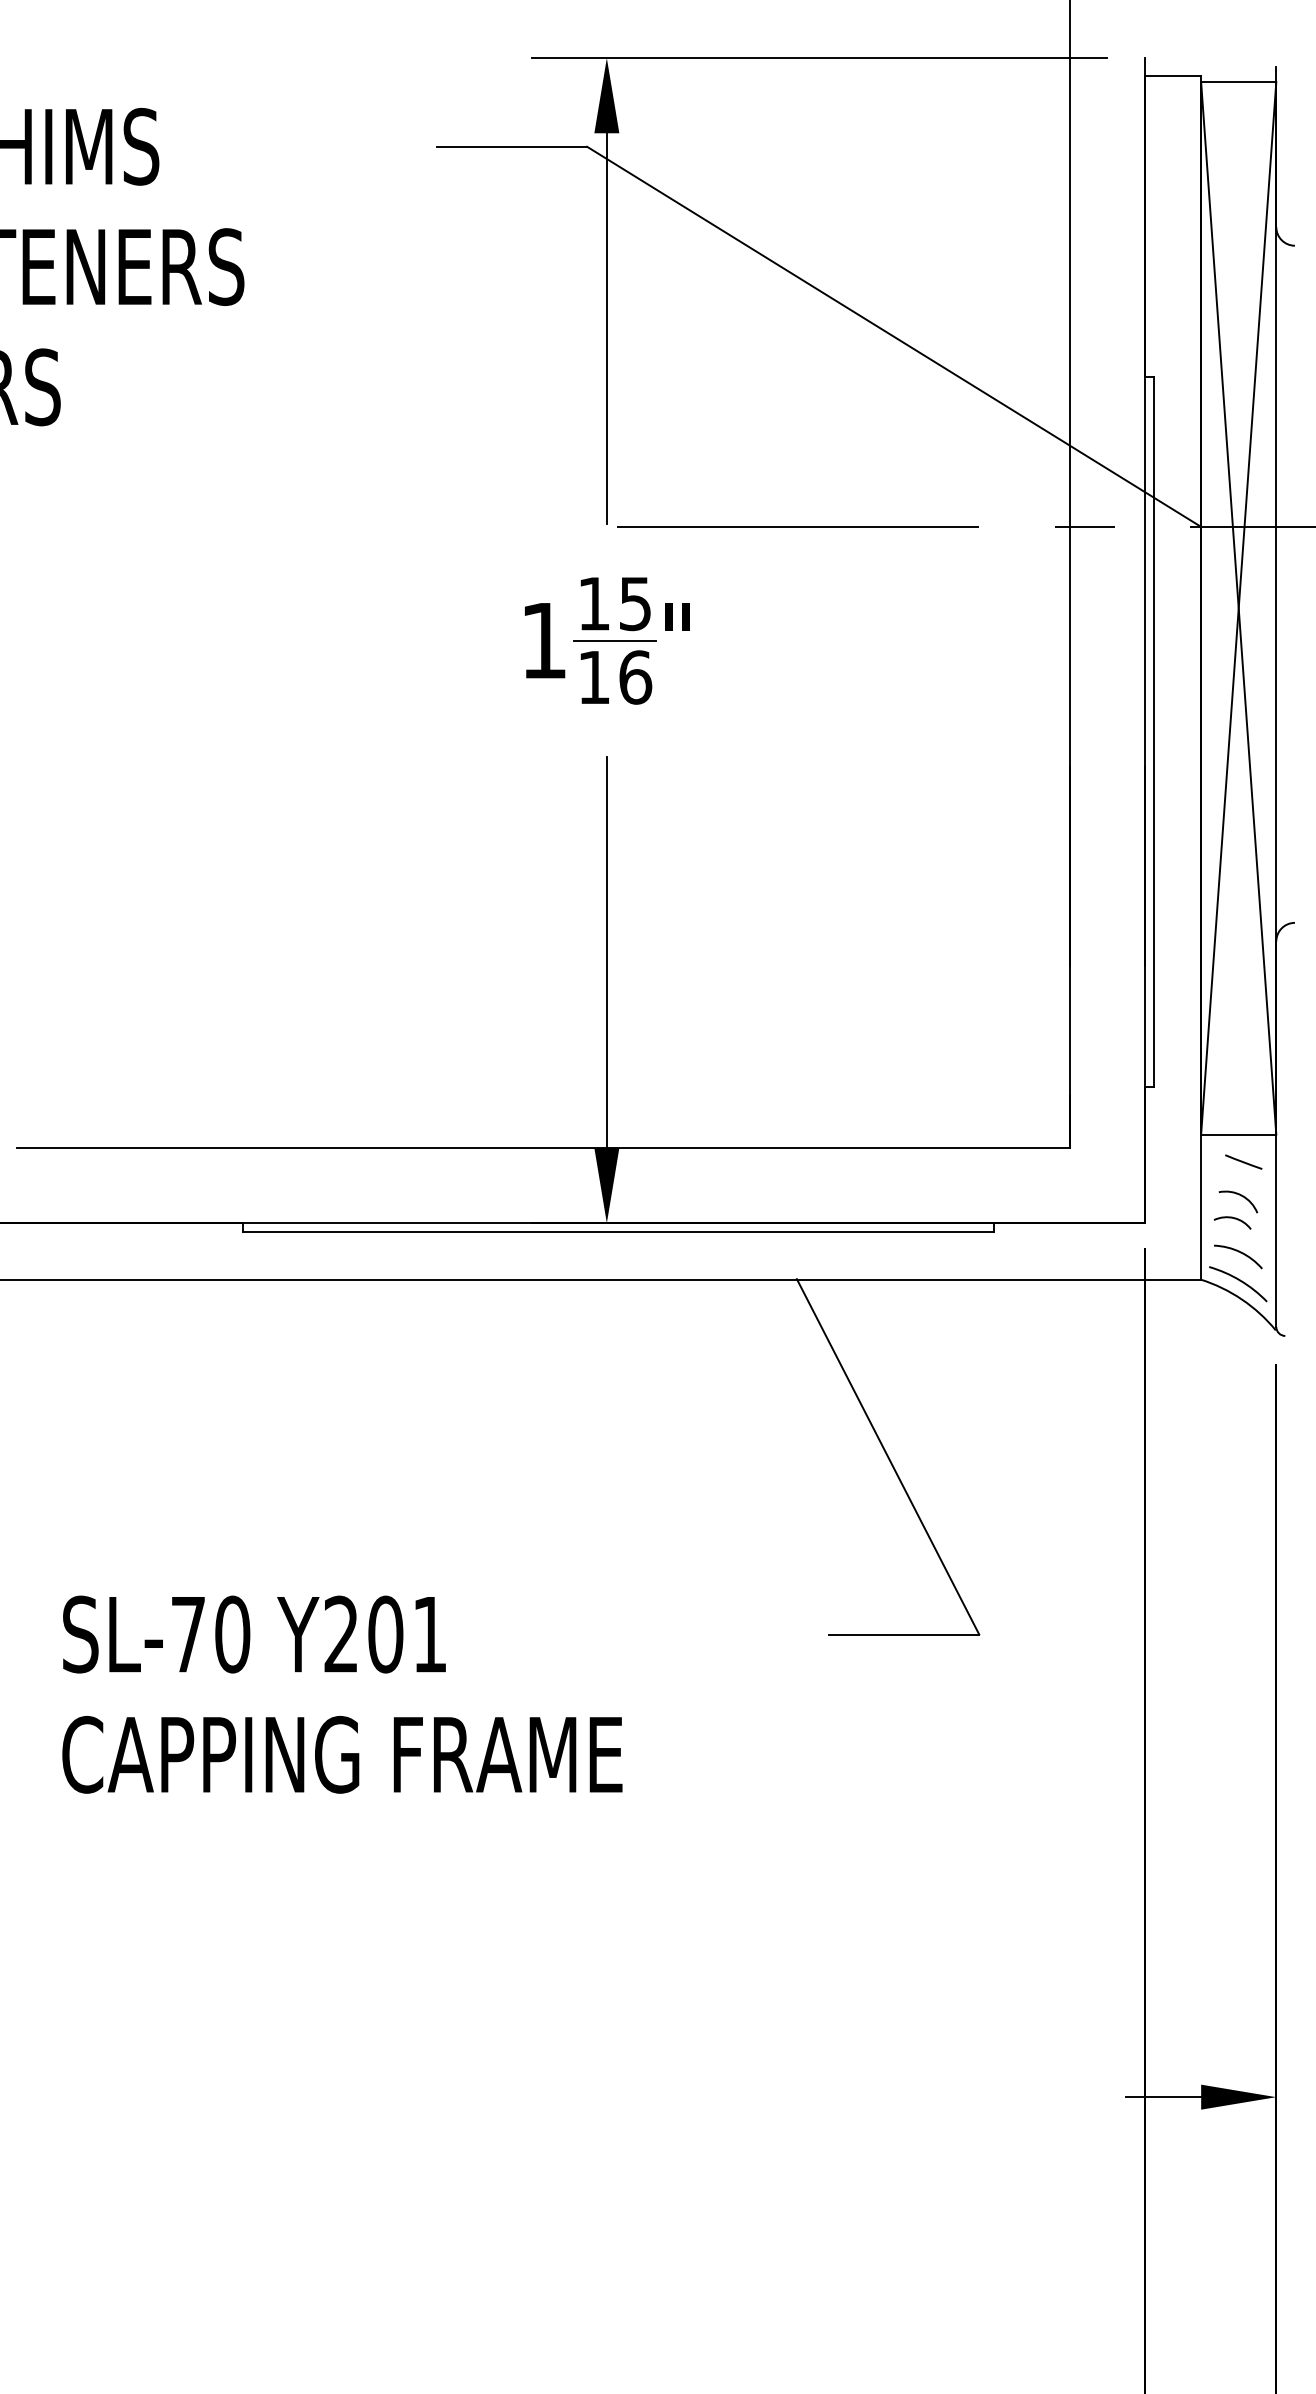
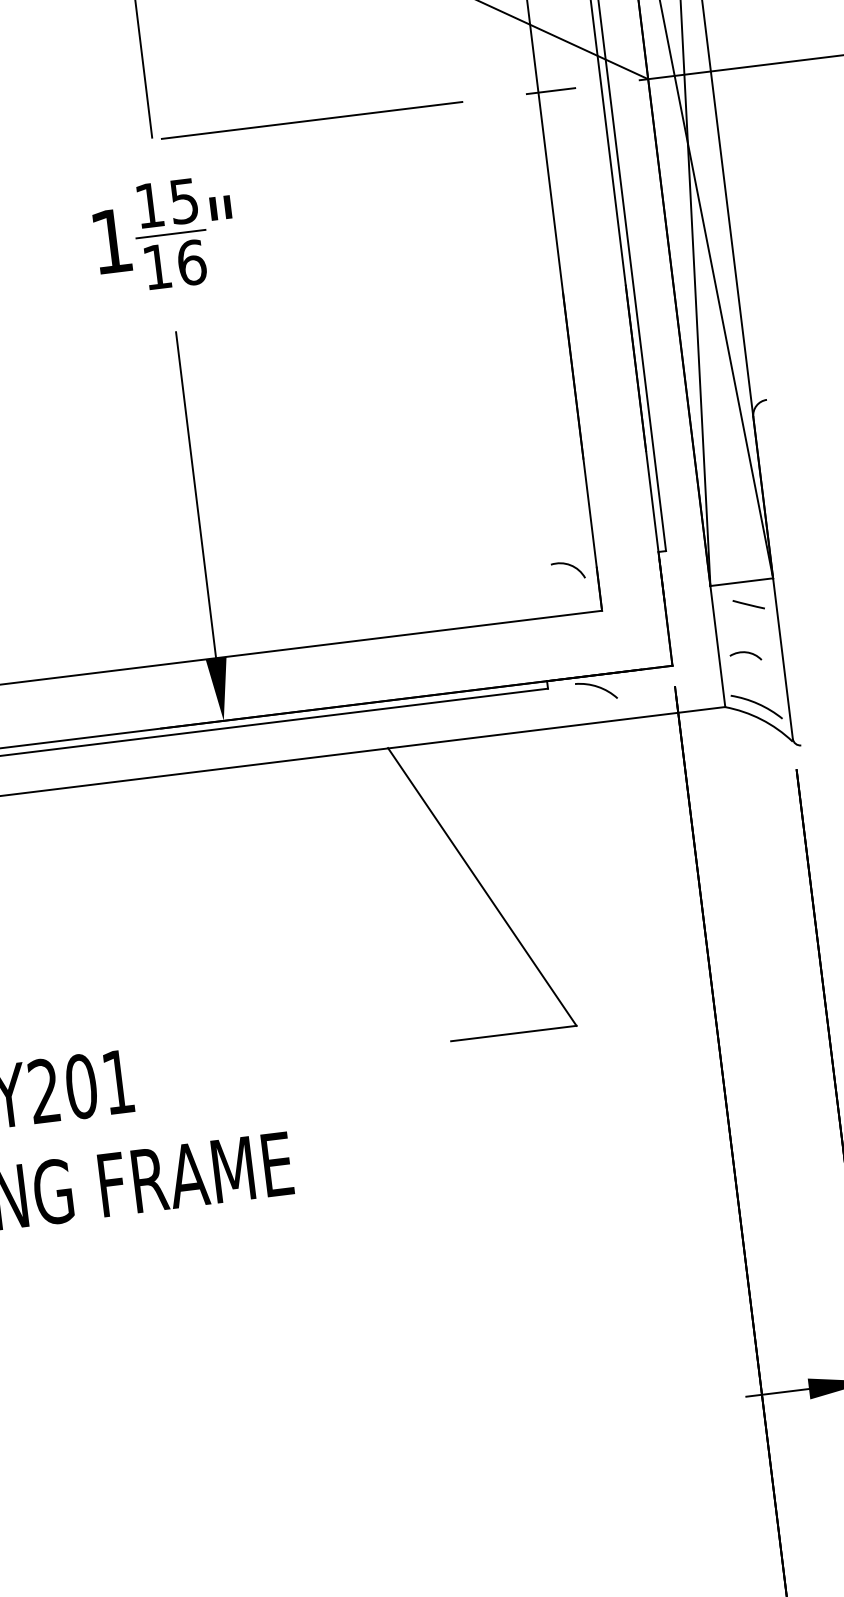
arc: (1242, 1197) -> (571, 566), moved
arc: (1240, 1253) -> (597, 687), moved

